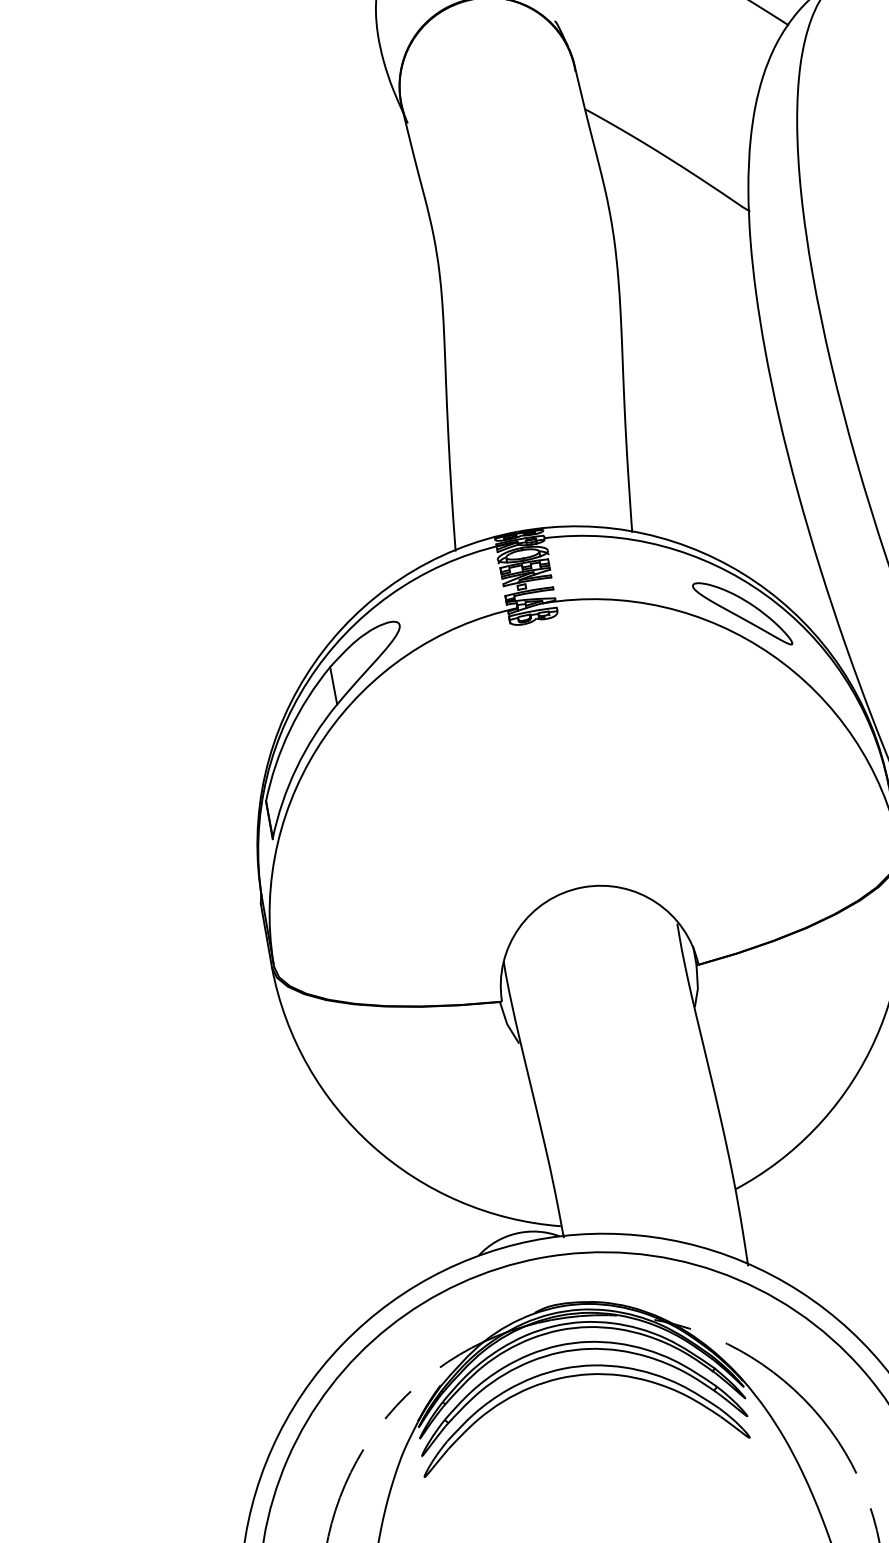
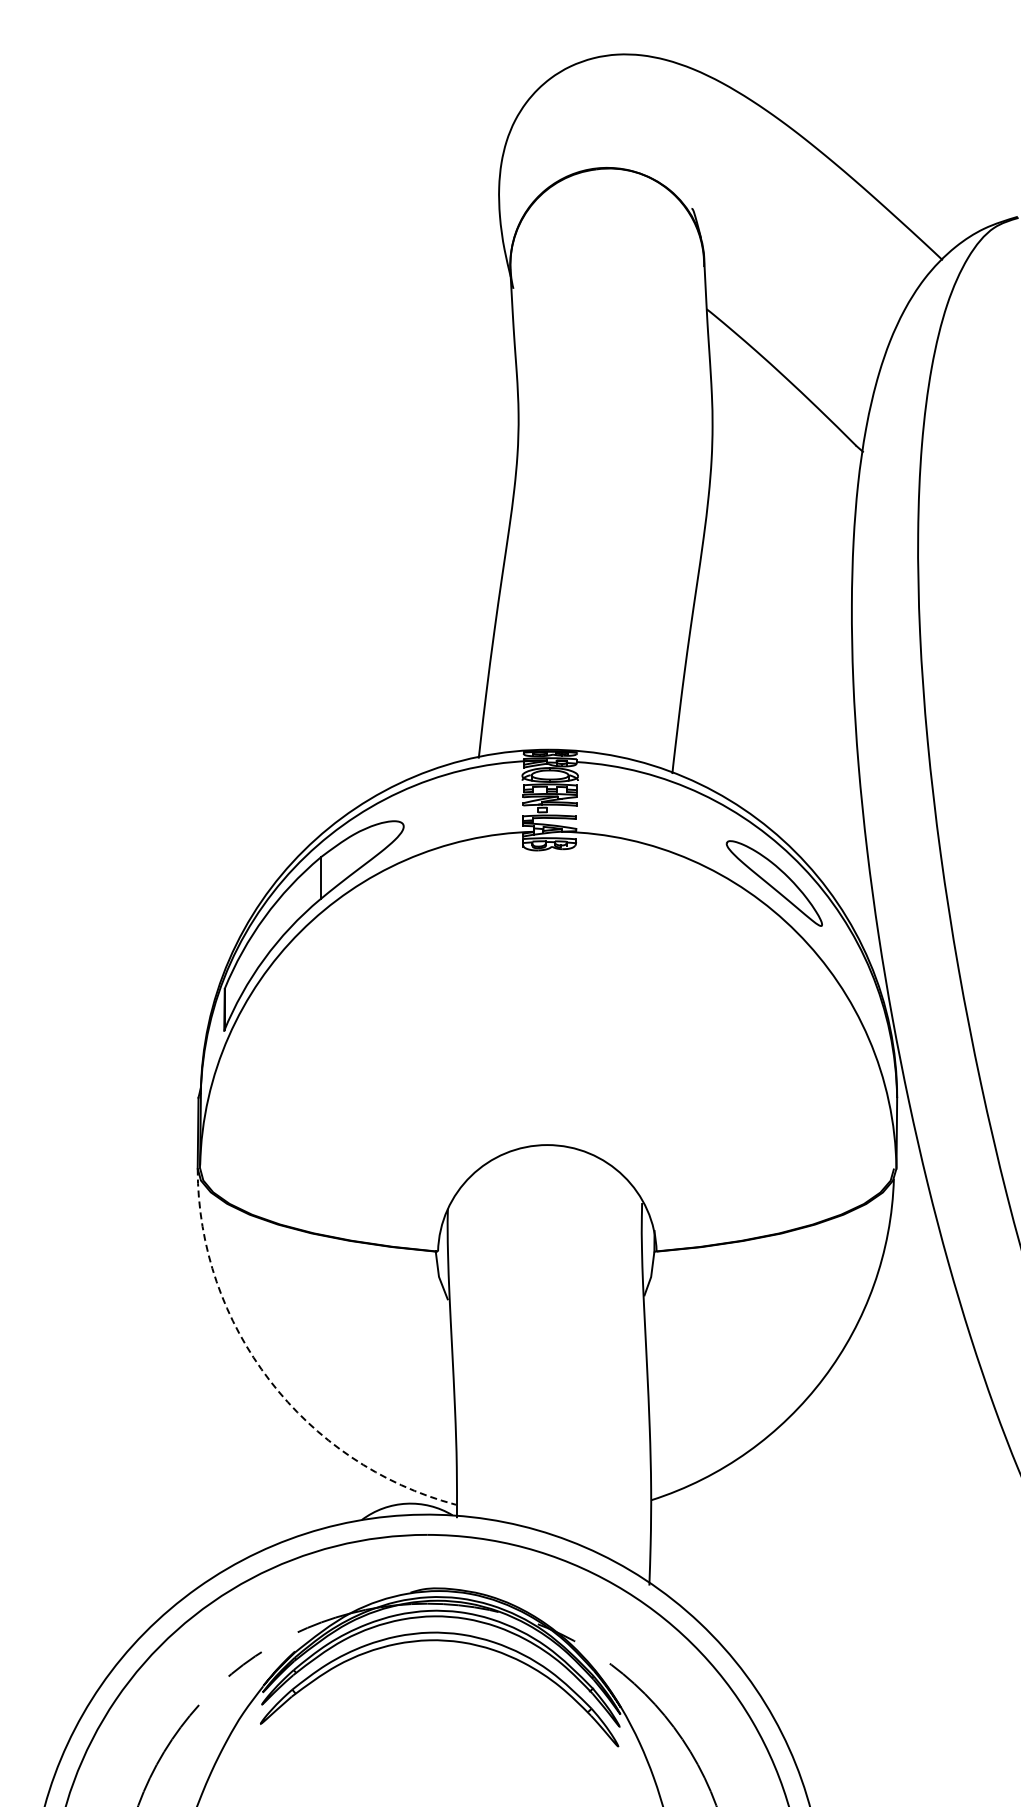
arc: (372, 1145) -> (269, 1380), solid -> dashed
part: (571, 1377) -> (437, 1669), removed

